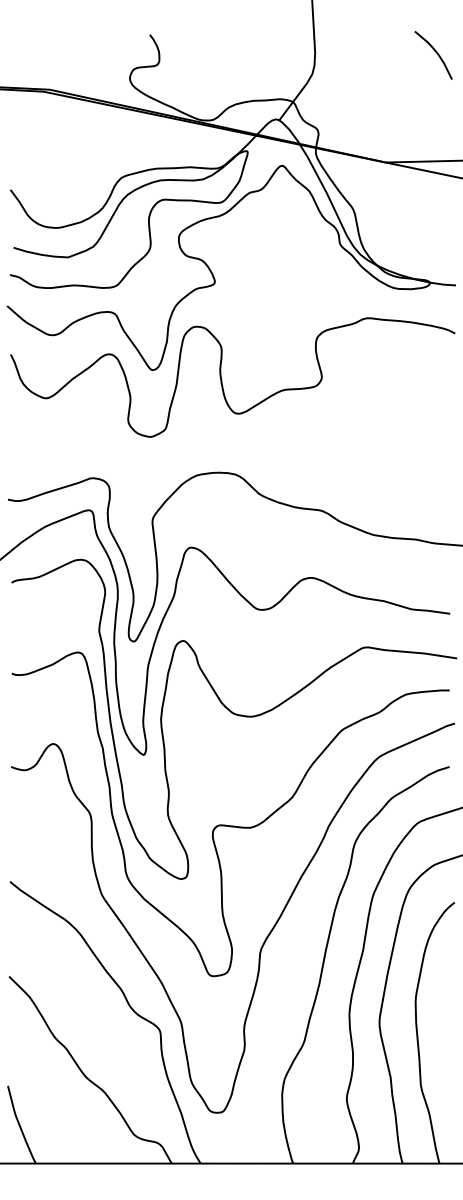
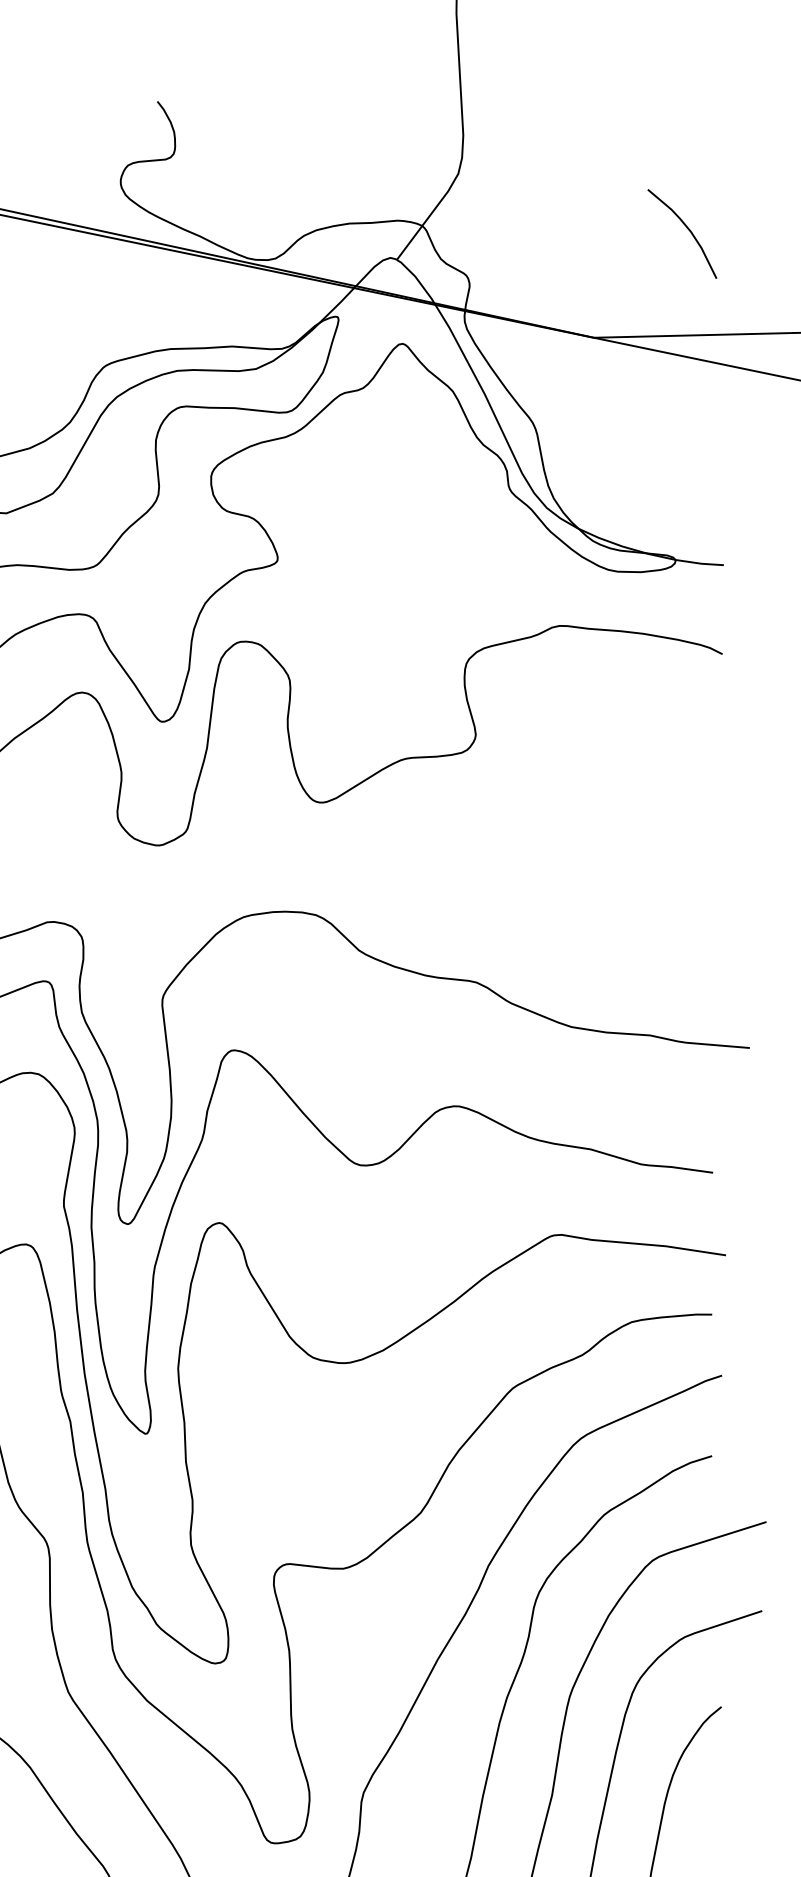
curve: (435, 52) -> (685, 228), moved

